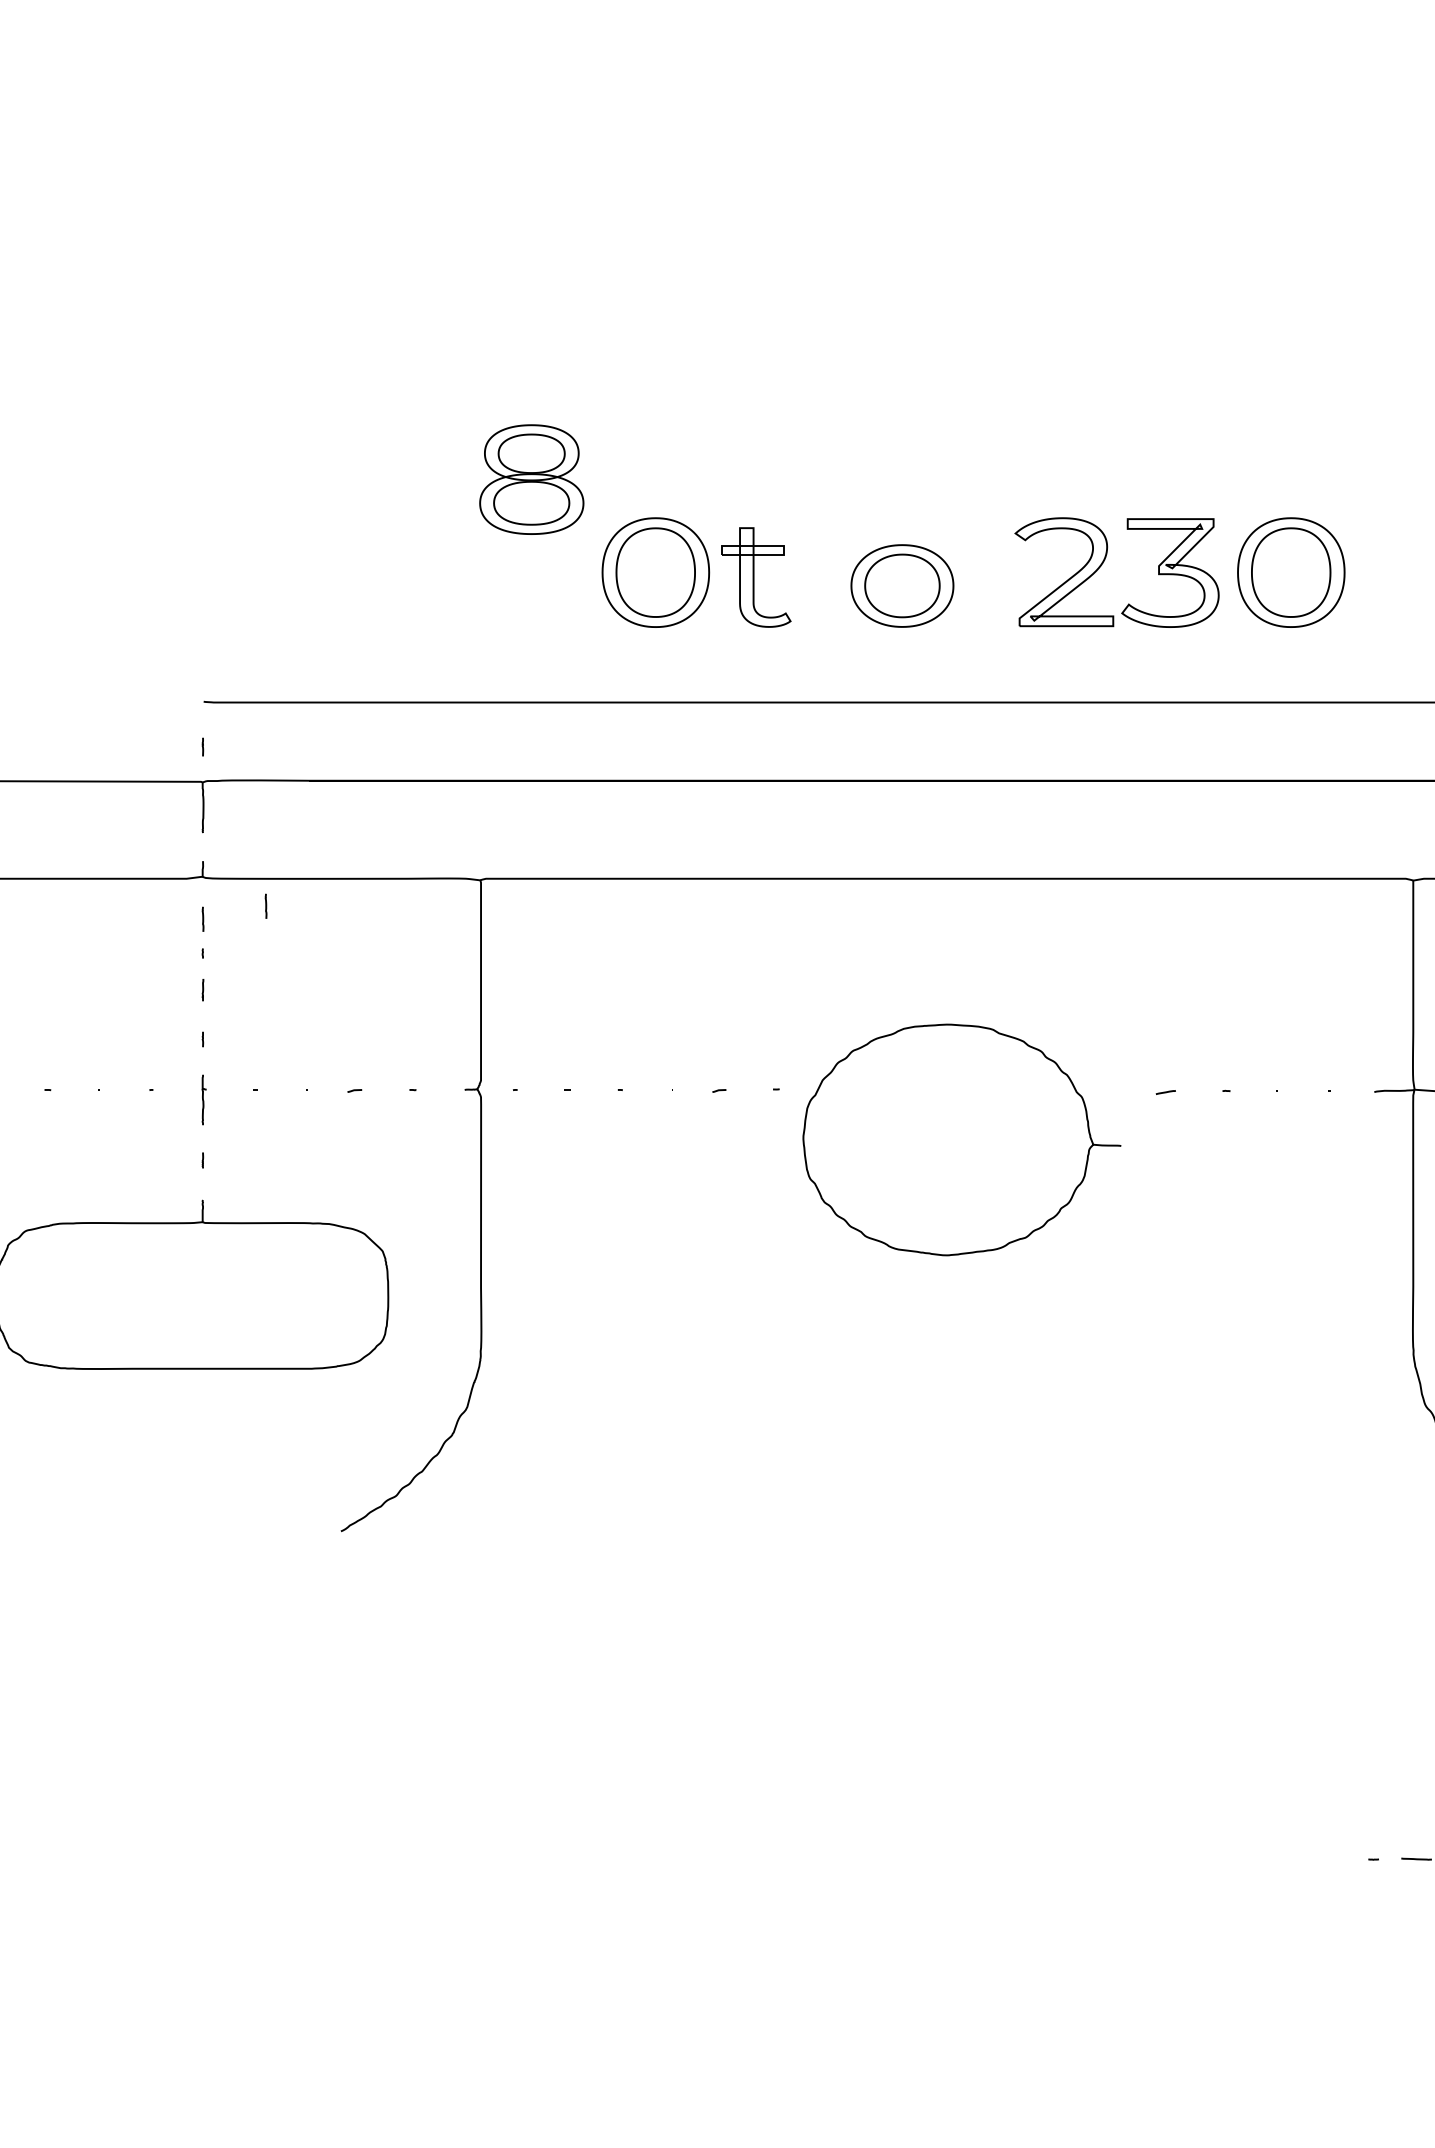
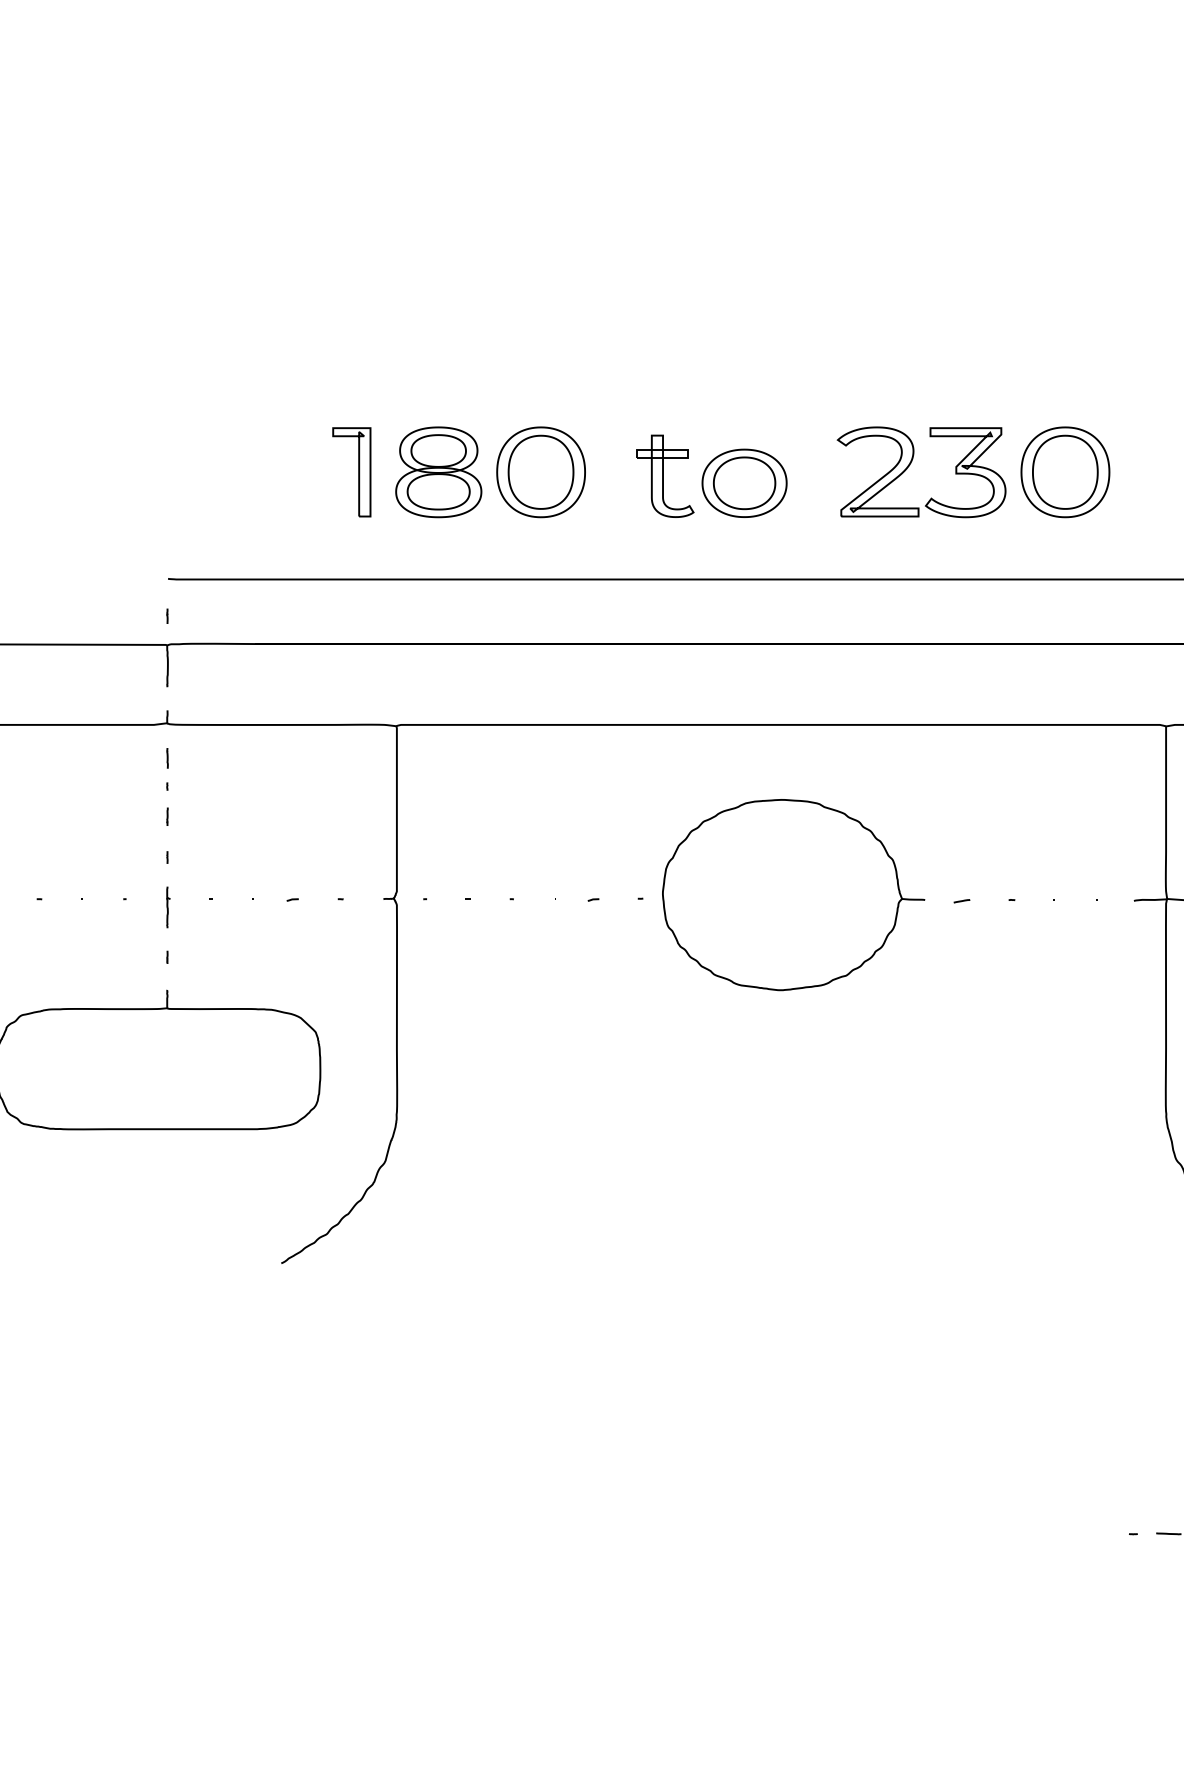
part: (531, 479) -> (438, 472), moved
part: (434, 572) -> (358, 472), added
part: (756, 577) -> (665, 476), moved
line: (265, 905) -> (219, 746), removed
curve: (998, 1034) -> (823, 808), moved

